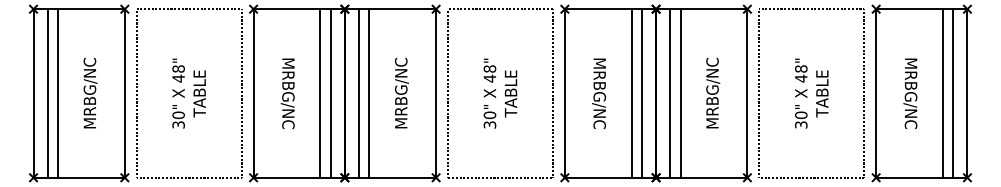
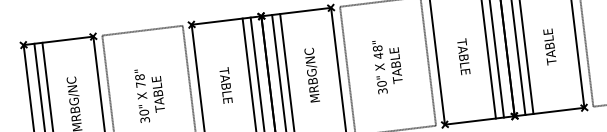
text: (178, 78) -> (140, 84), 48" -> 78"
text: (713, 92) -> (550, 45), MRBG/NC -> TABLE
text: (287, 93) -> (225, 85), MRBG/NC -> TABLE
text: (598, 93) -> (462, 57), MRBG/NC -> TABLE

